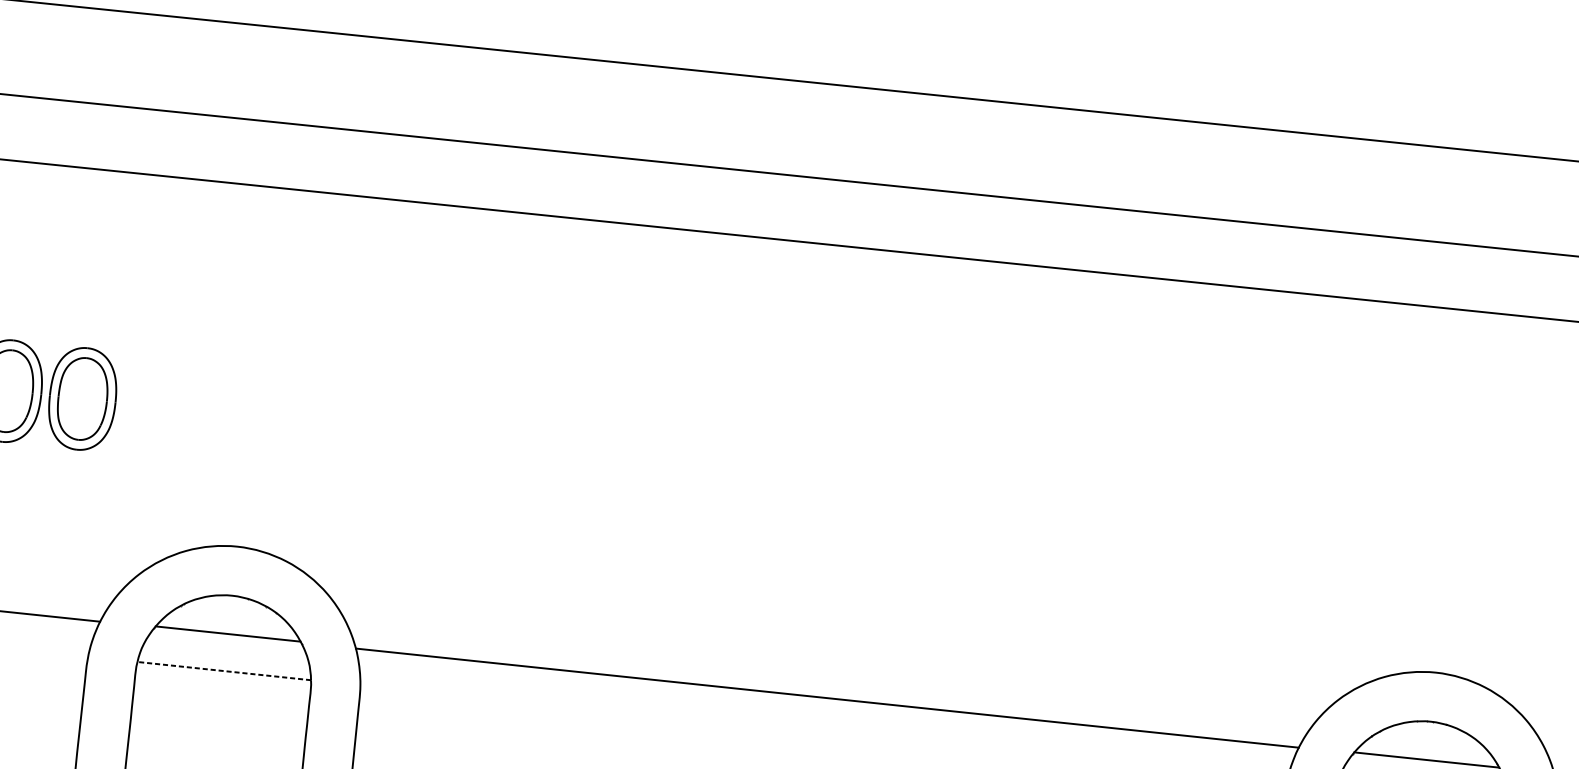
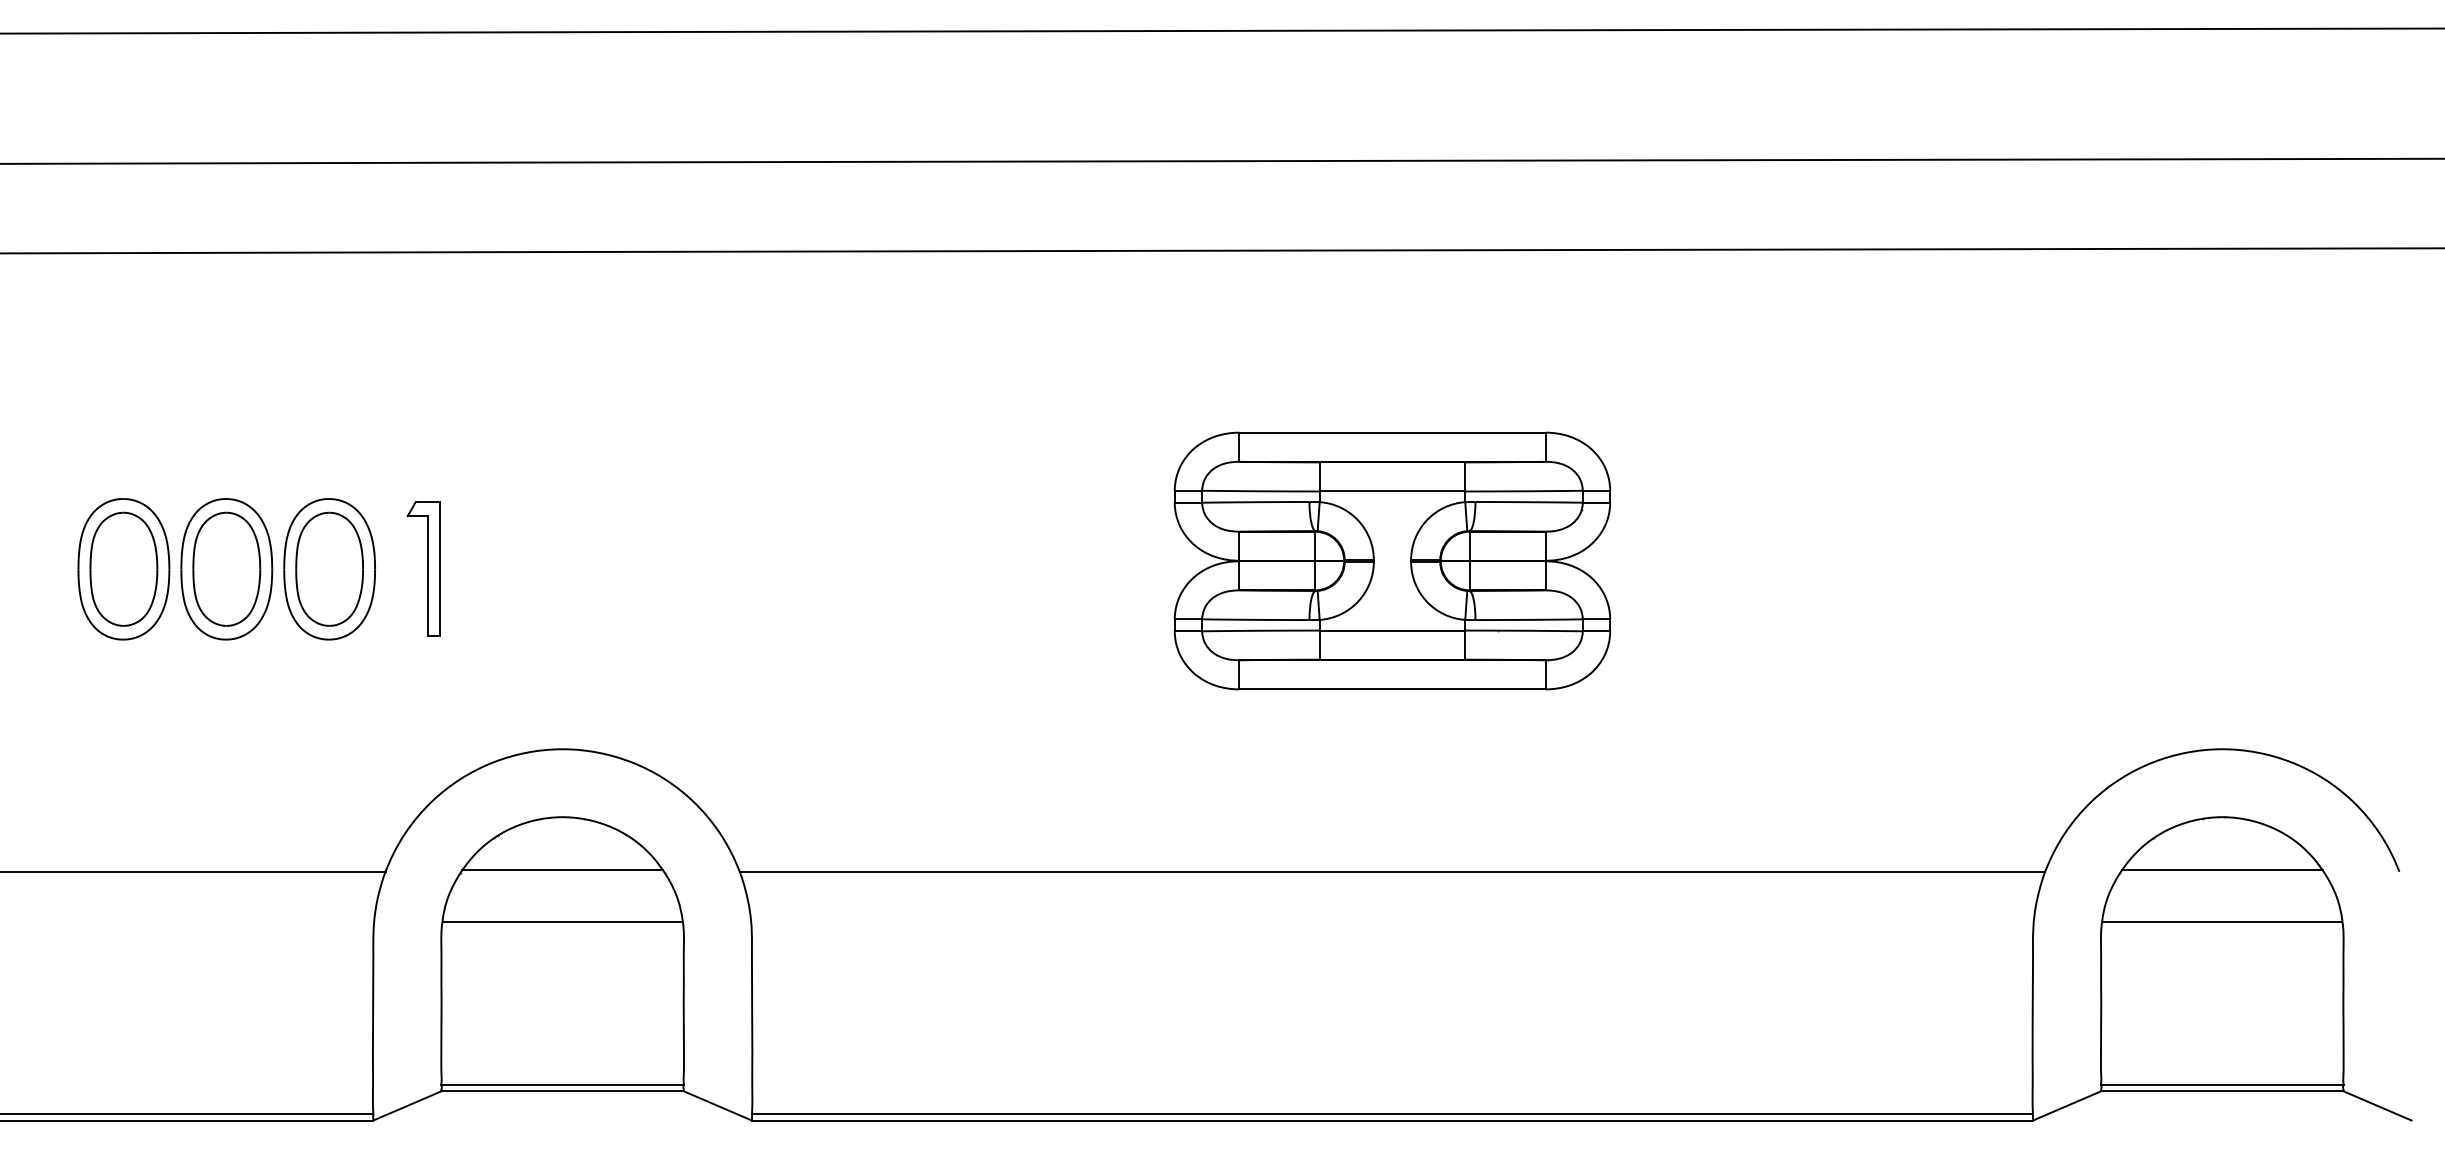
part: (150, 405) -> (423, 568), added
part: (851, 473) -> (1392, 560), added
line: (224, 671) -> (562, 921), dashed -> solid

